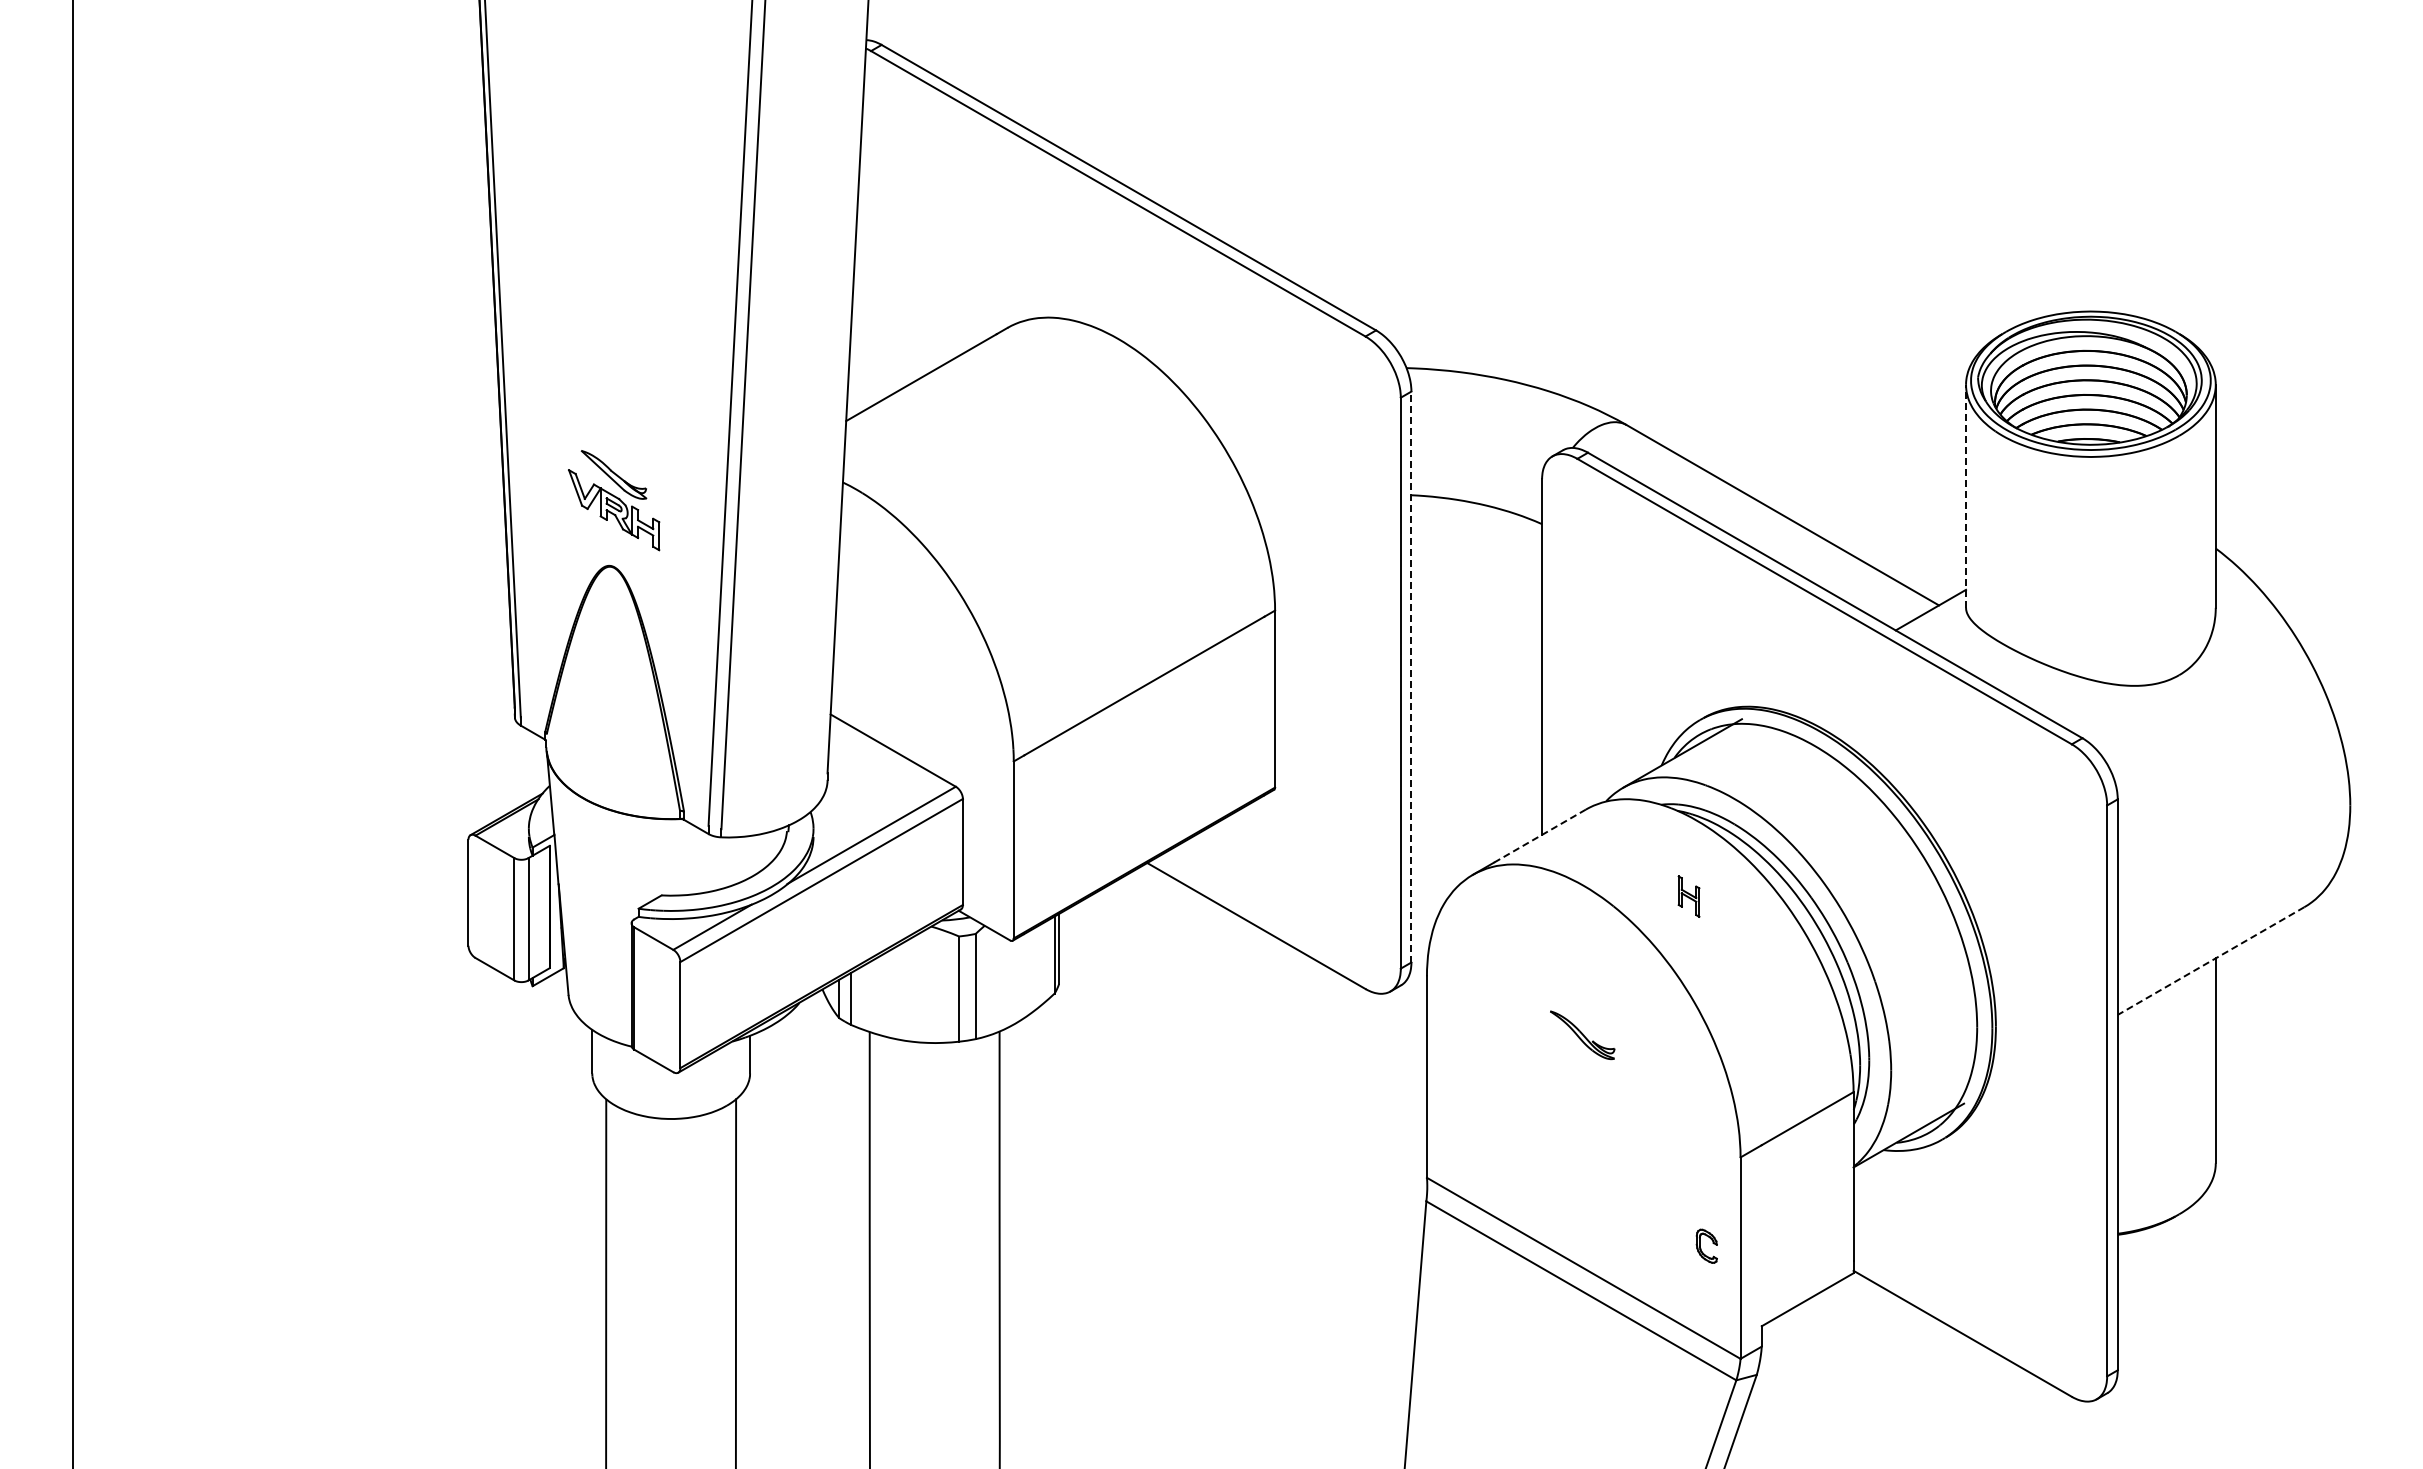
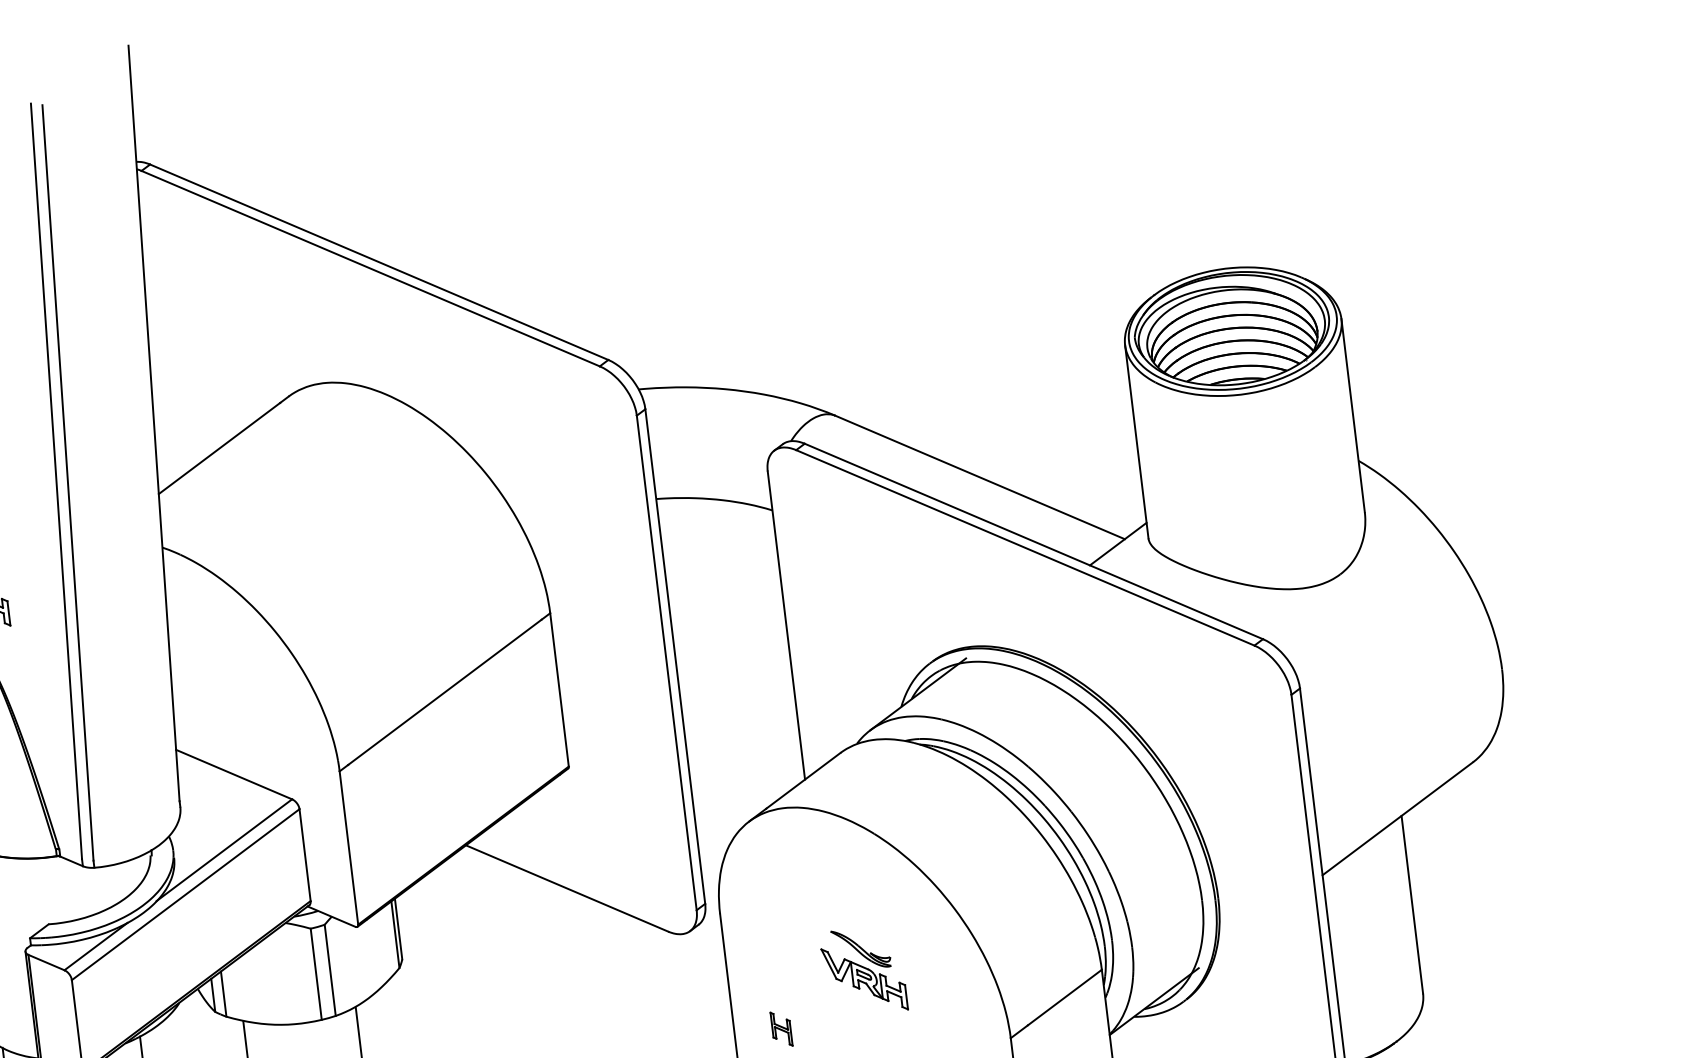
line: (1966, 495) -> (1137, 441), dashed -> solid
line: (1411, 676) -> (675, 656), dashed -> solid
line: (1539, 836) -> (802, 781), dashed -> solid
part: (1688, 896) -> (781, 1029), moved
line: (2211, 961) -> (1398, 819), dashed -> solid
part: (1582, 1070) -> (864, 979), added

